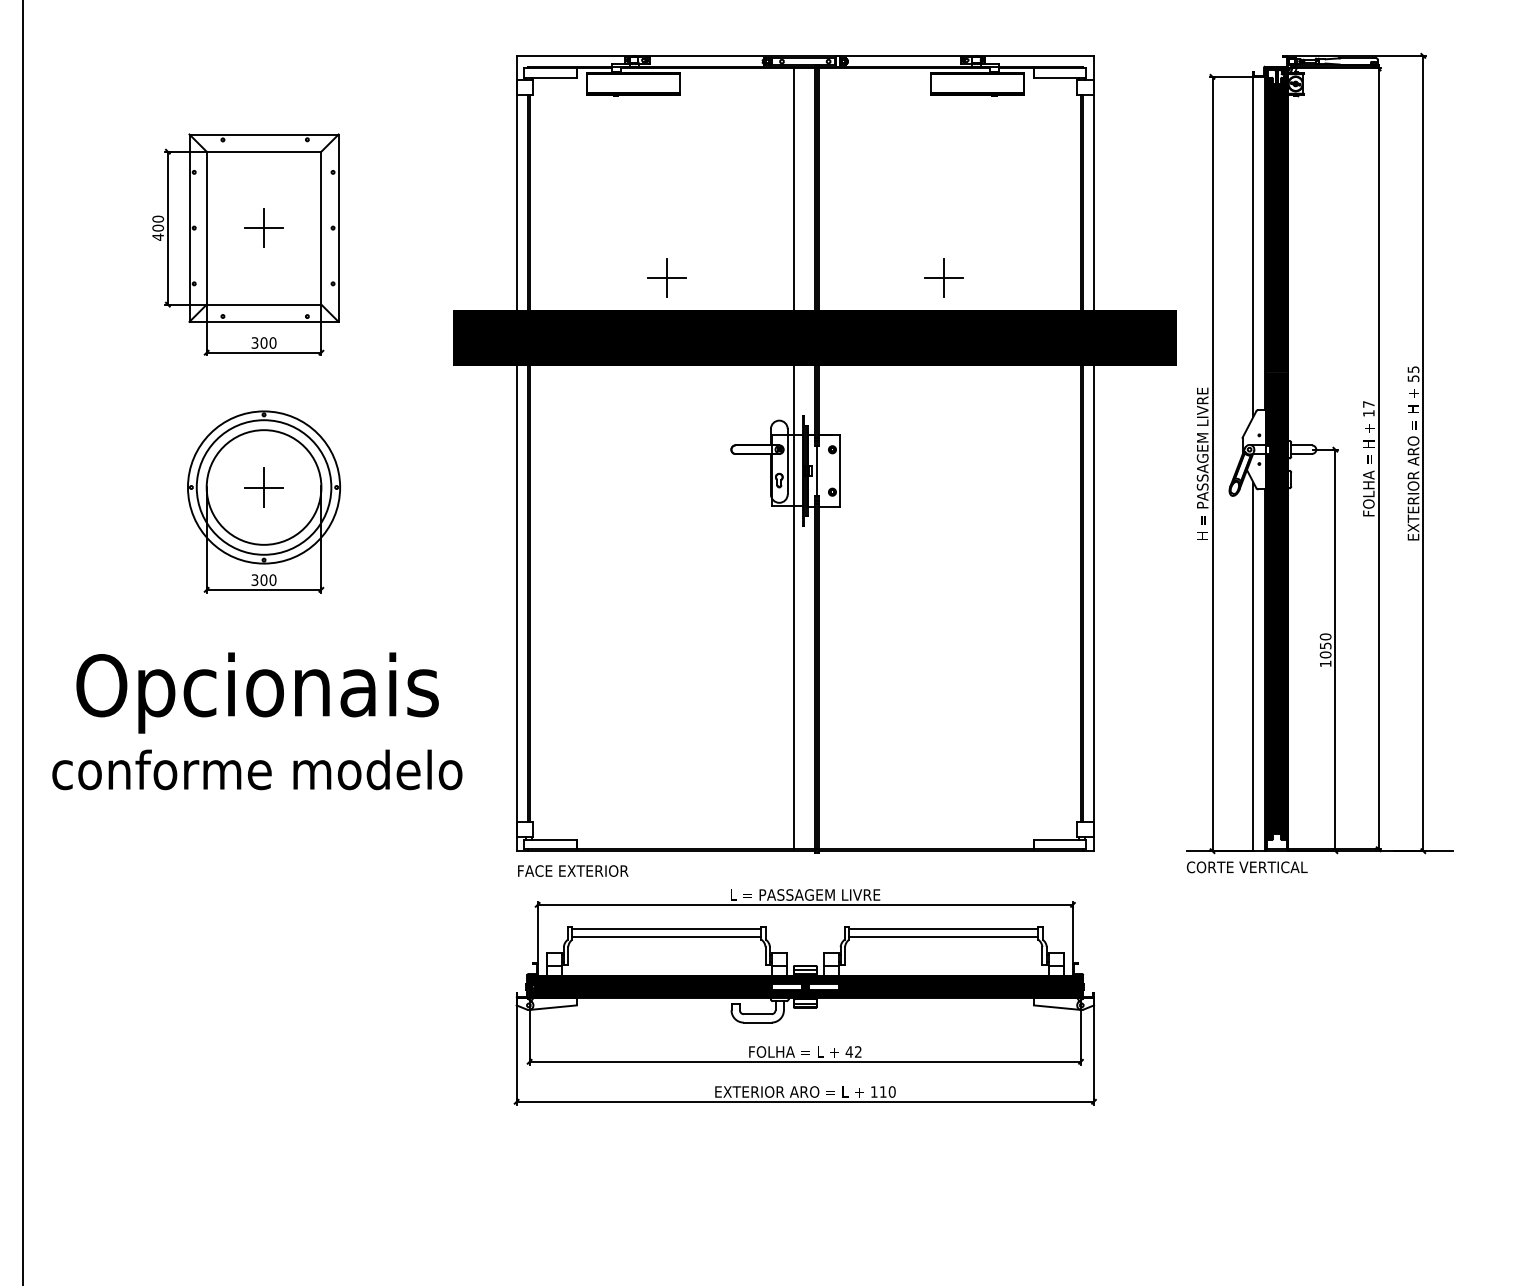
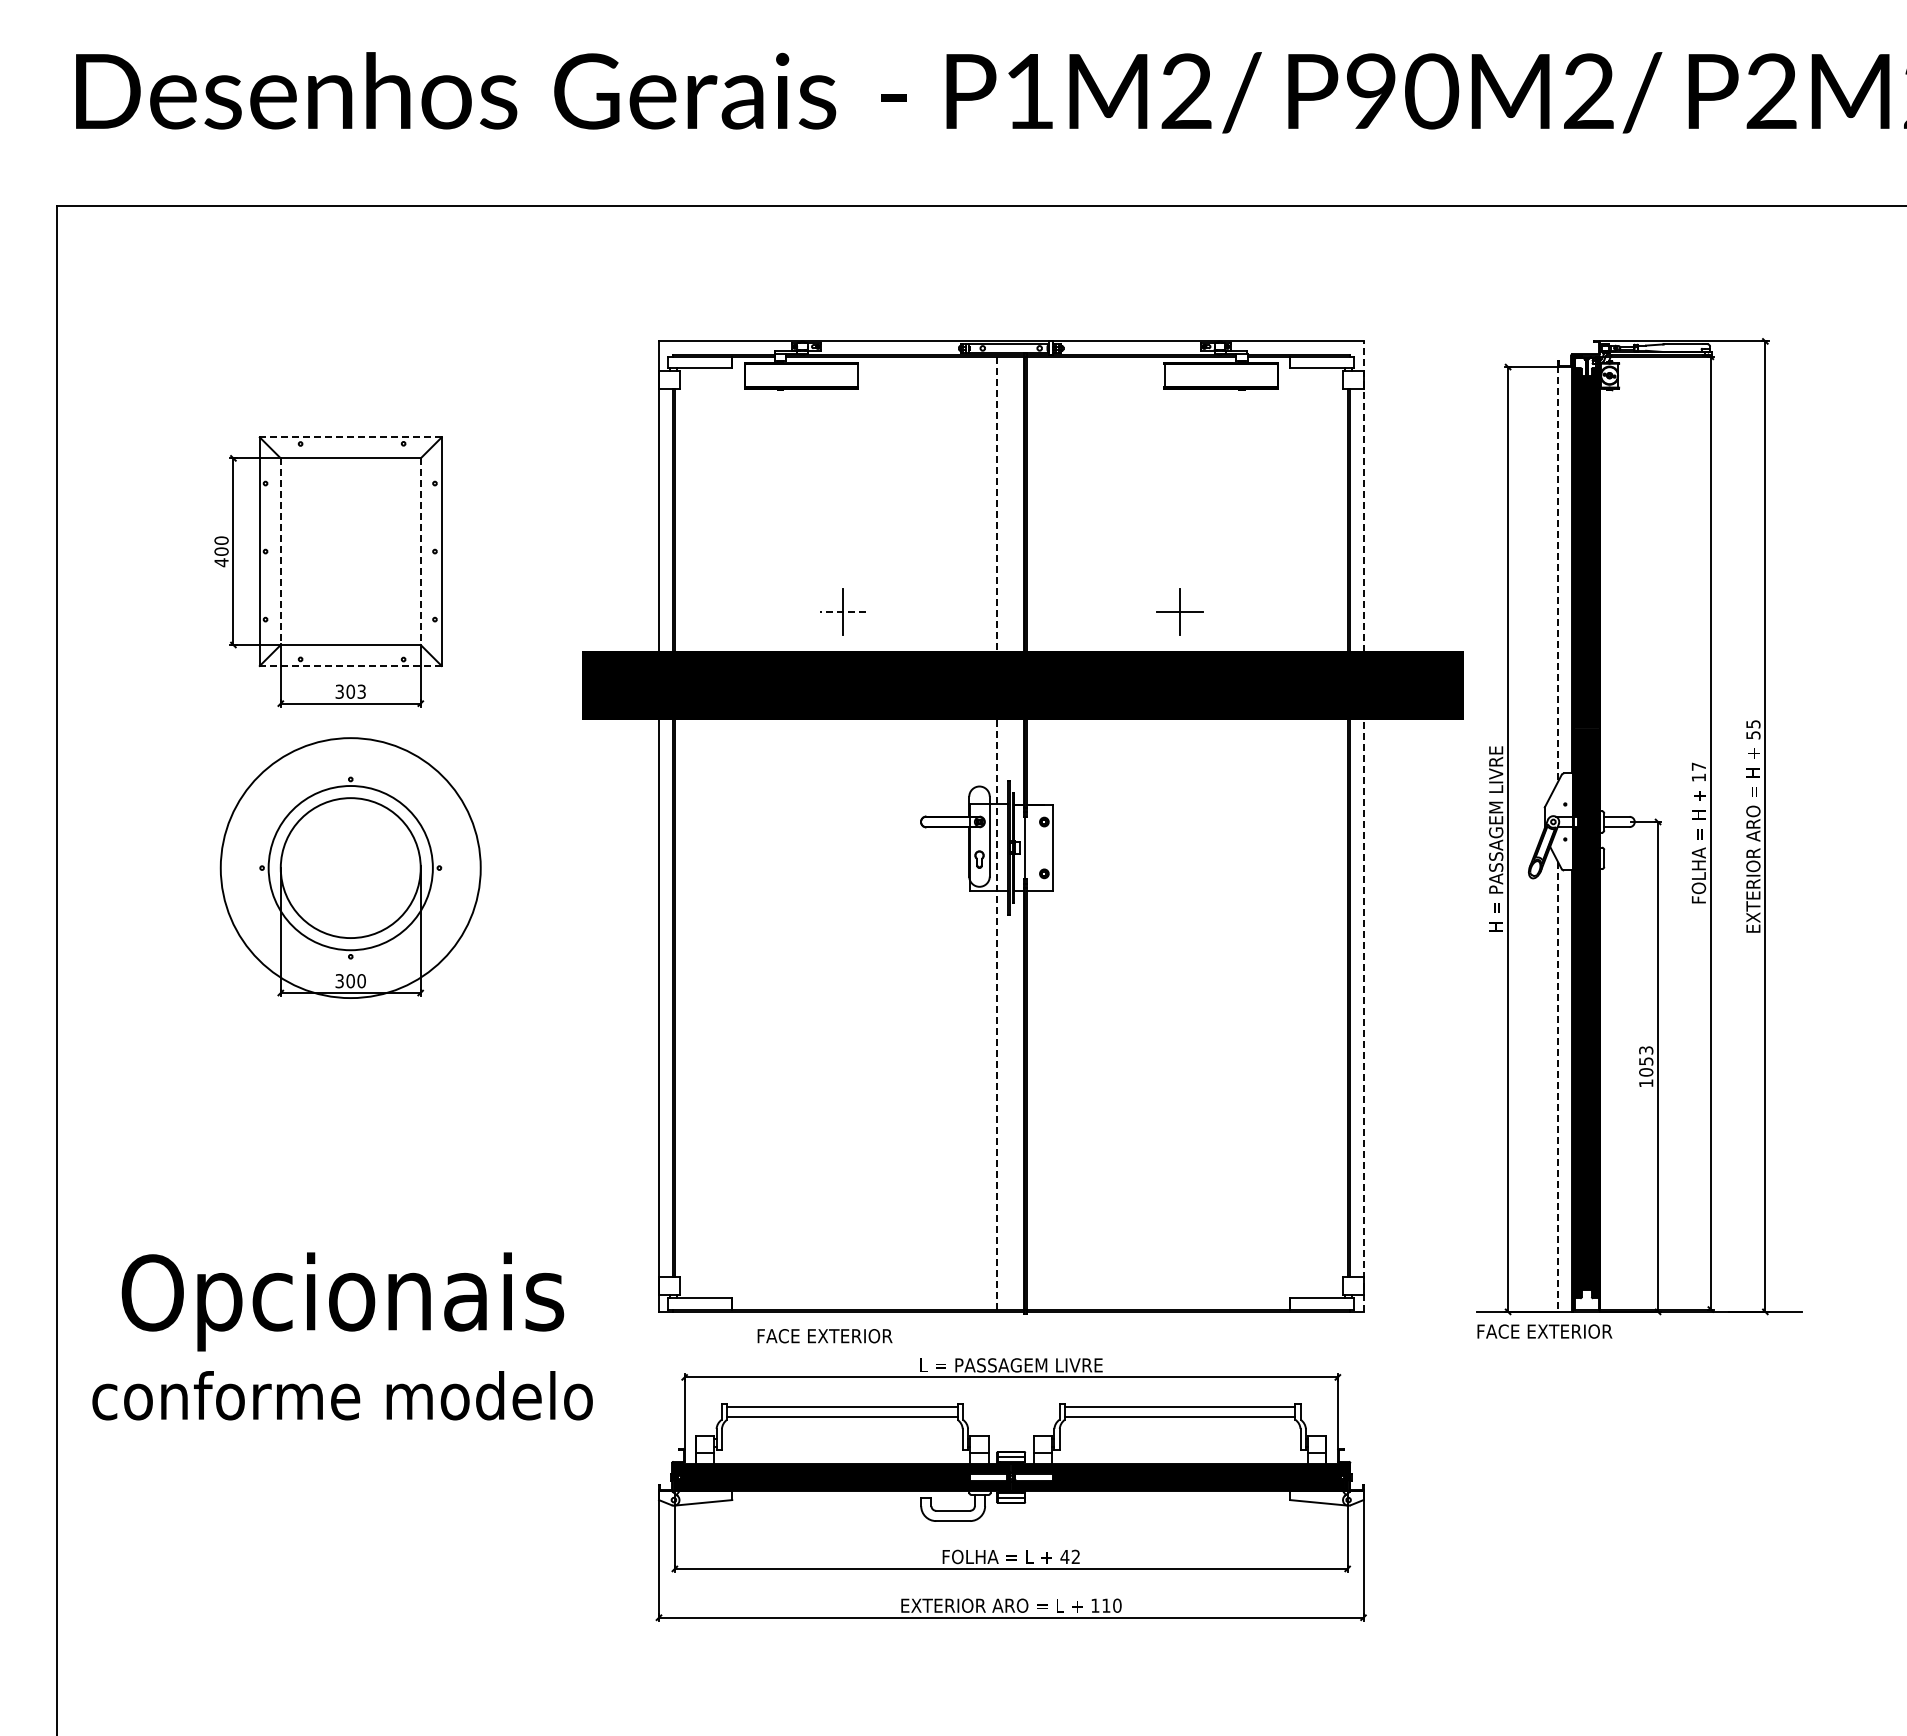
line: (263, 134) -> (350, 437), solid -> dashed
line: (206, 228) -> (280, 552), solid -> dashed
part: (263, 228) -> (350, 551), removed
line: (321, 228) -> (420, 552), solid -> dashed
line: (1253, 246) -> (1558, 573), solid -> dashed
line: (667, 278) -> (842, 612), solid -> dashed
line: (263, 322) -> (350, 666), solid -> dashed
text: (272, 342) -> (361, 691), 300 -> 303
line: (1093, 453) -> (1363, 826), solid -> dashed
line: (794, 459) -> (997, 833), solid -> dashed
circle: (263, 487) -> (350, 867), size x1.4
part: (263, 487) -> (350, 867), removed
text: (1325, 636) -> (1646, 1050), 1050 -> 1053
line: (1253, 666) -> (1558, 1086), solid -> dashed
text: (257, 721) -> (342, 1336), moved
text: (1247, 867) -> (1550, 1331), CORTE VERTICAL -> FACE EXTERIOR
text: (572, 871) -> (824, 1336), moved

